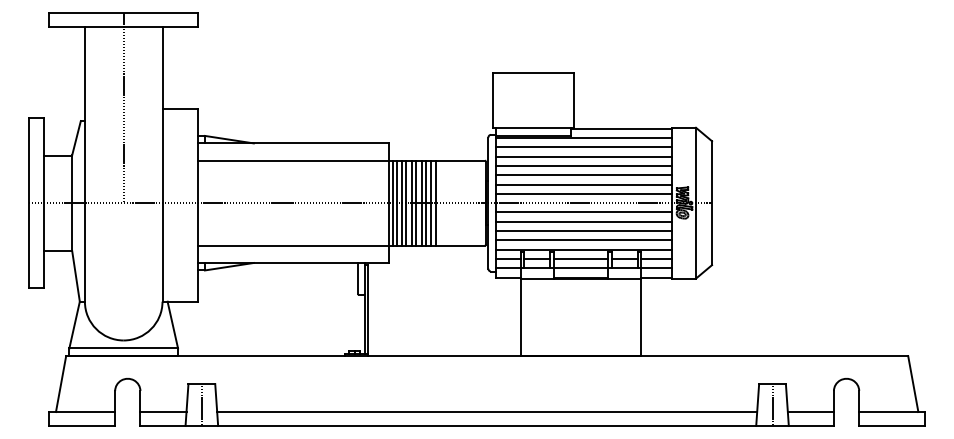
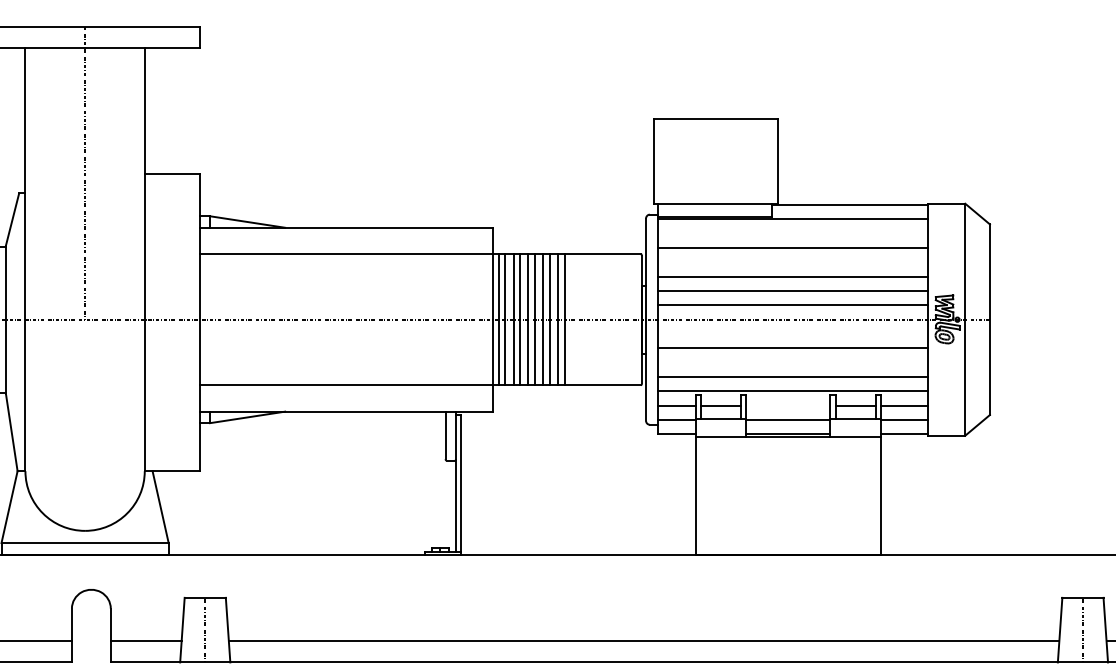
line: (583, 147) -> (792, 234), removed
line: (583, 165) -> (792, 261), removed
line: (583, 212) -> (792, 334), removed
line: (583, 231) -> (792, 363), removed
line: (580, 259) -> (787, 406), removed

